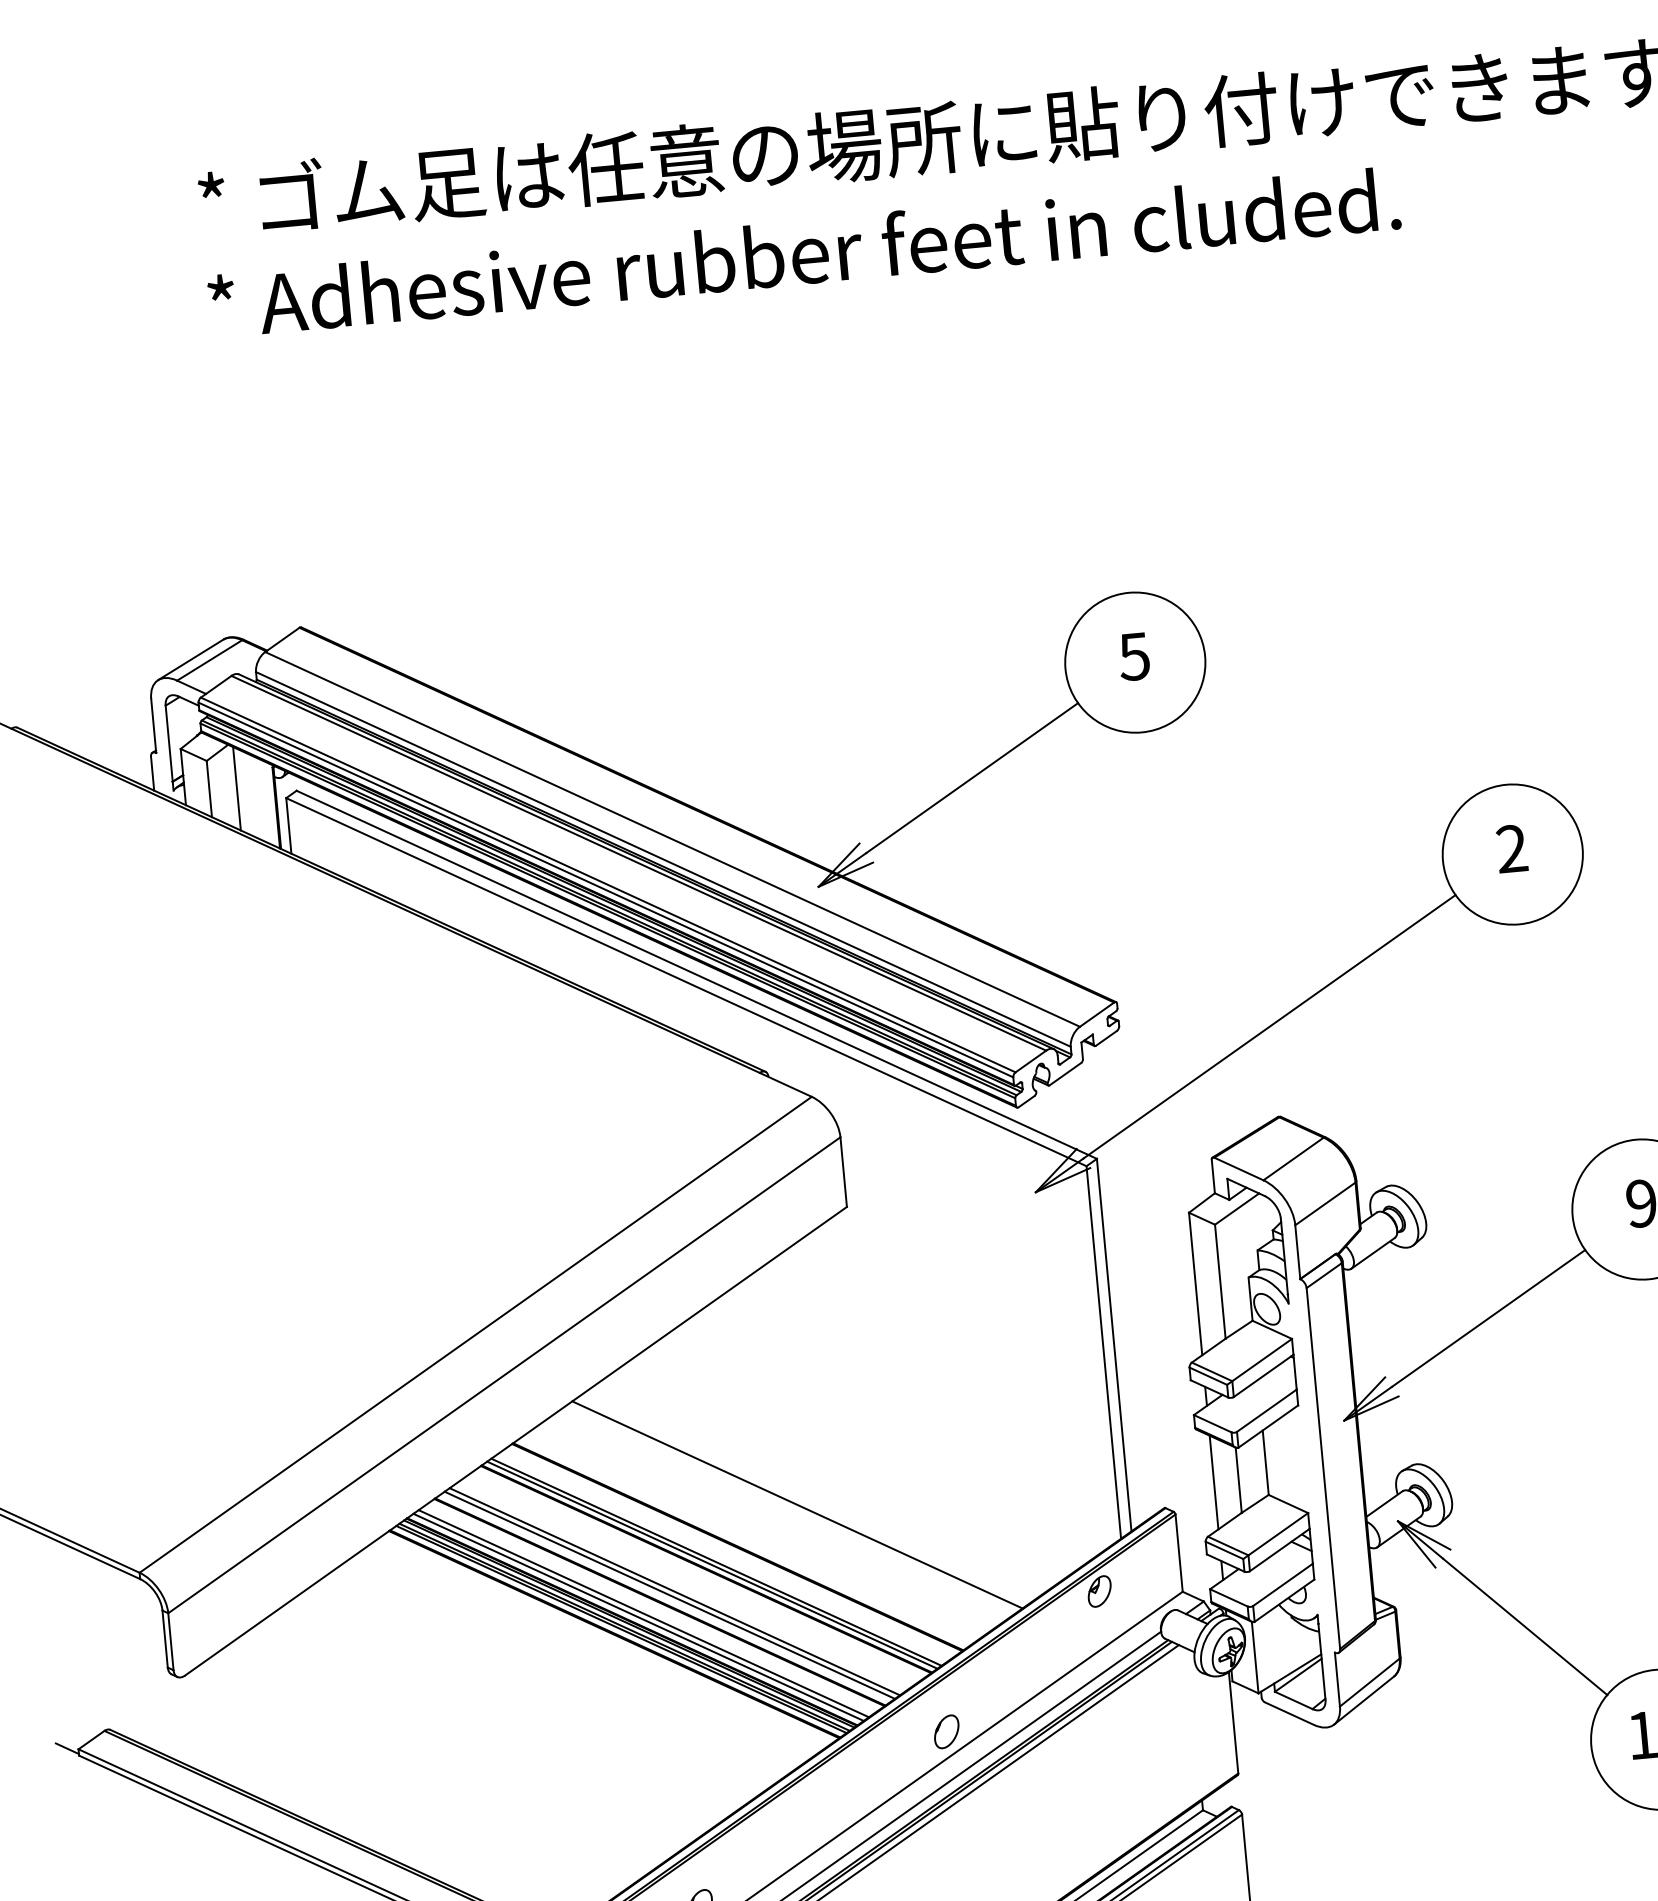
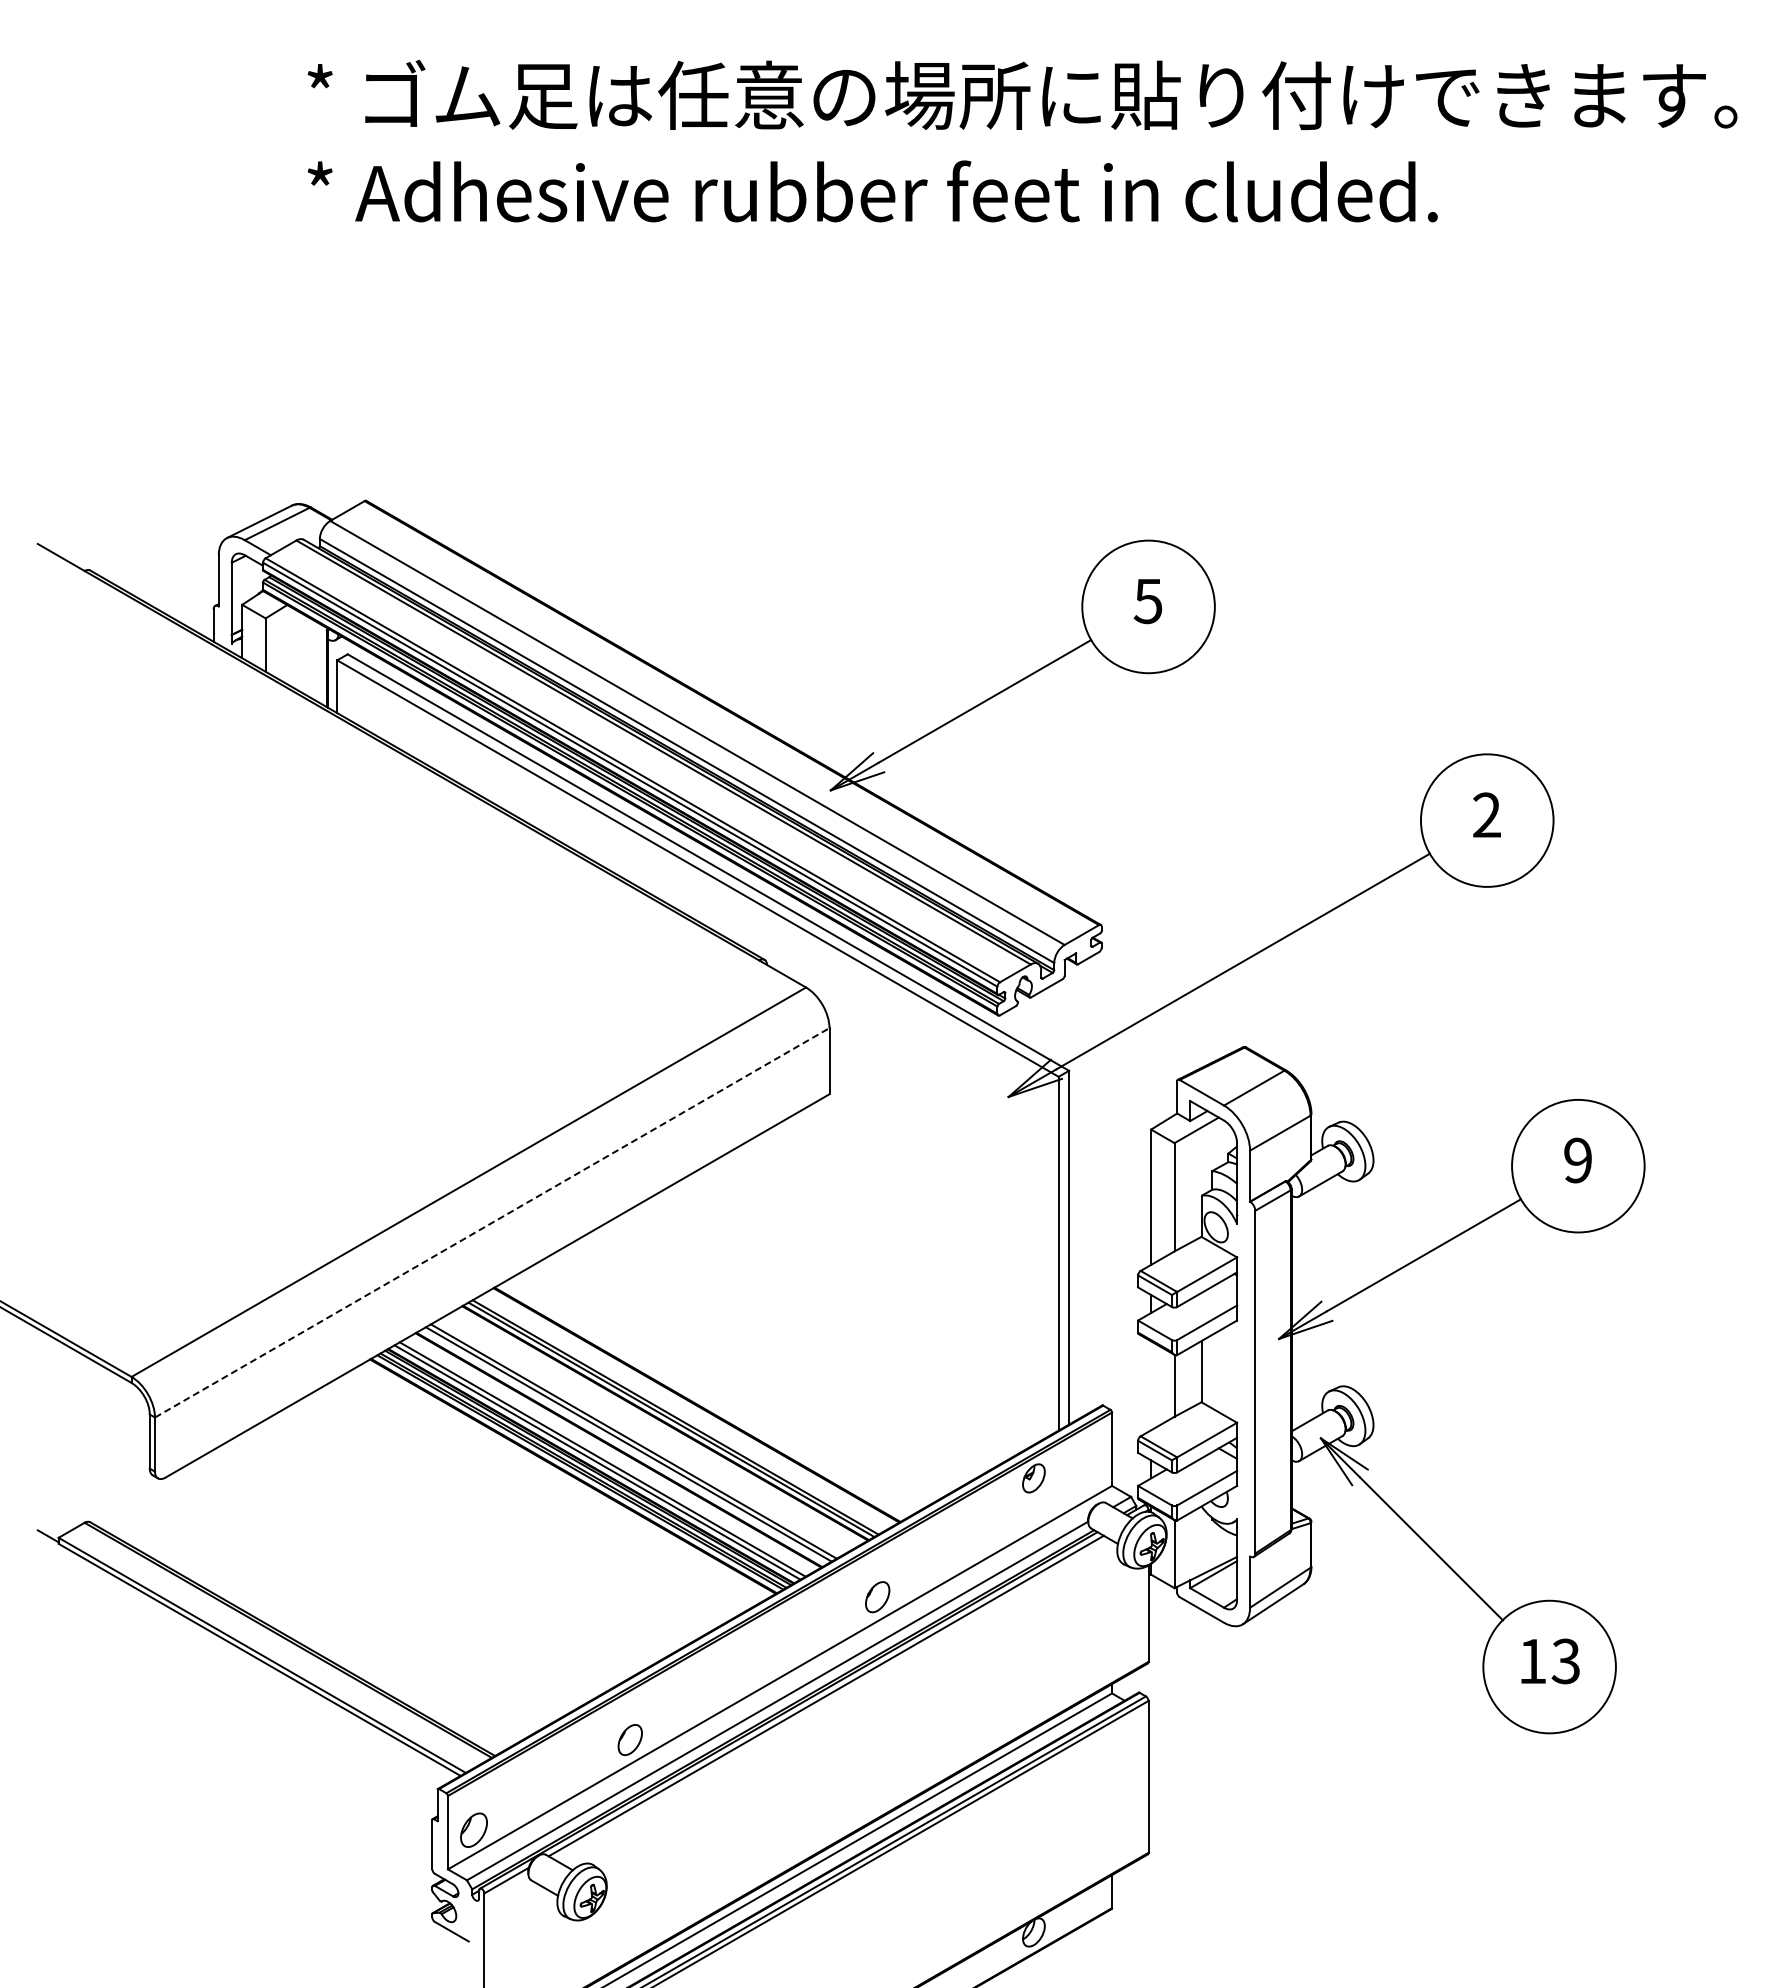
line: (236, 788) -> (291, 646), removed
line: (504, 1374) -> (492, 1222), solid -> dashed
line: (1214, 1482) -> (1151, 1385), removed
line: (797, 1504) -> (756, 1370), removed

